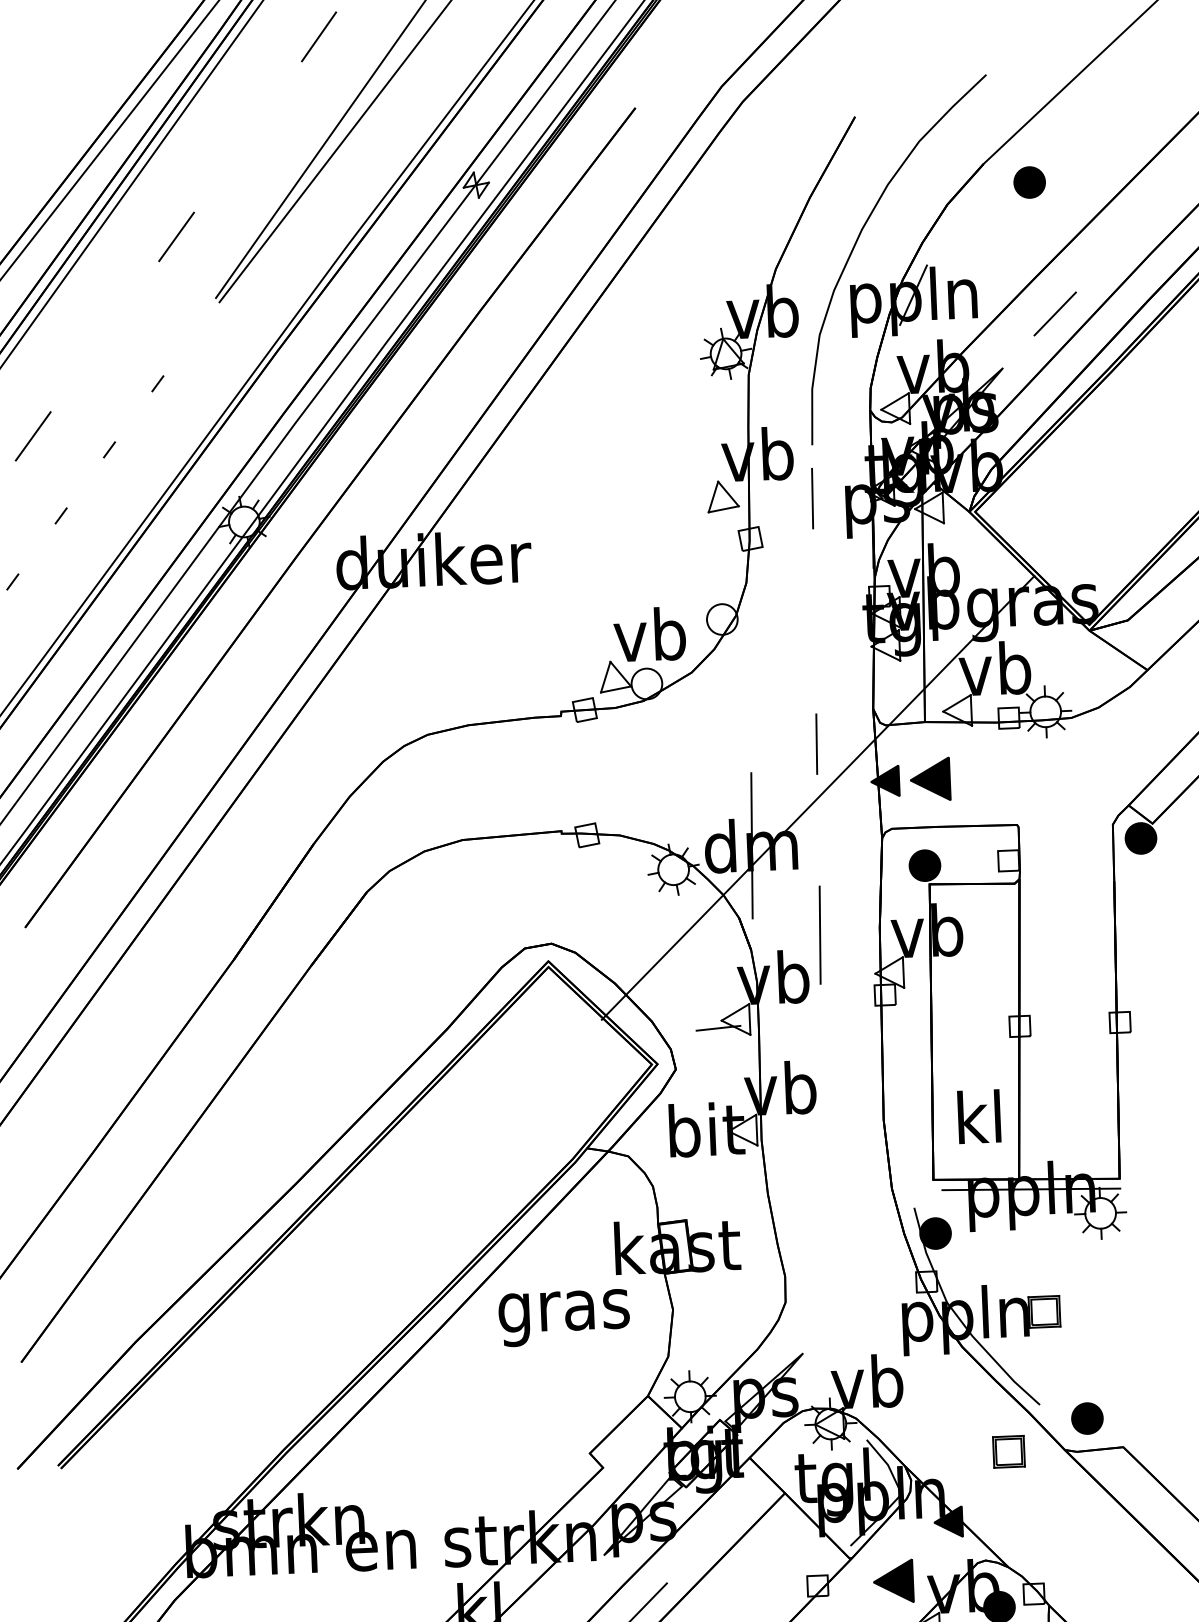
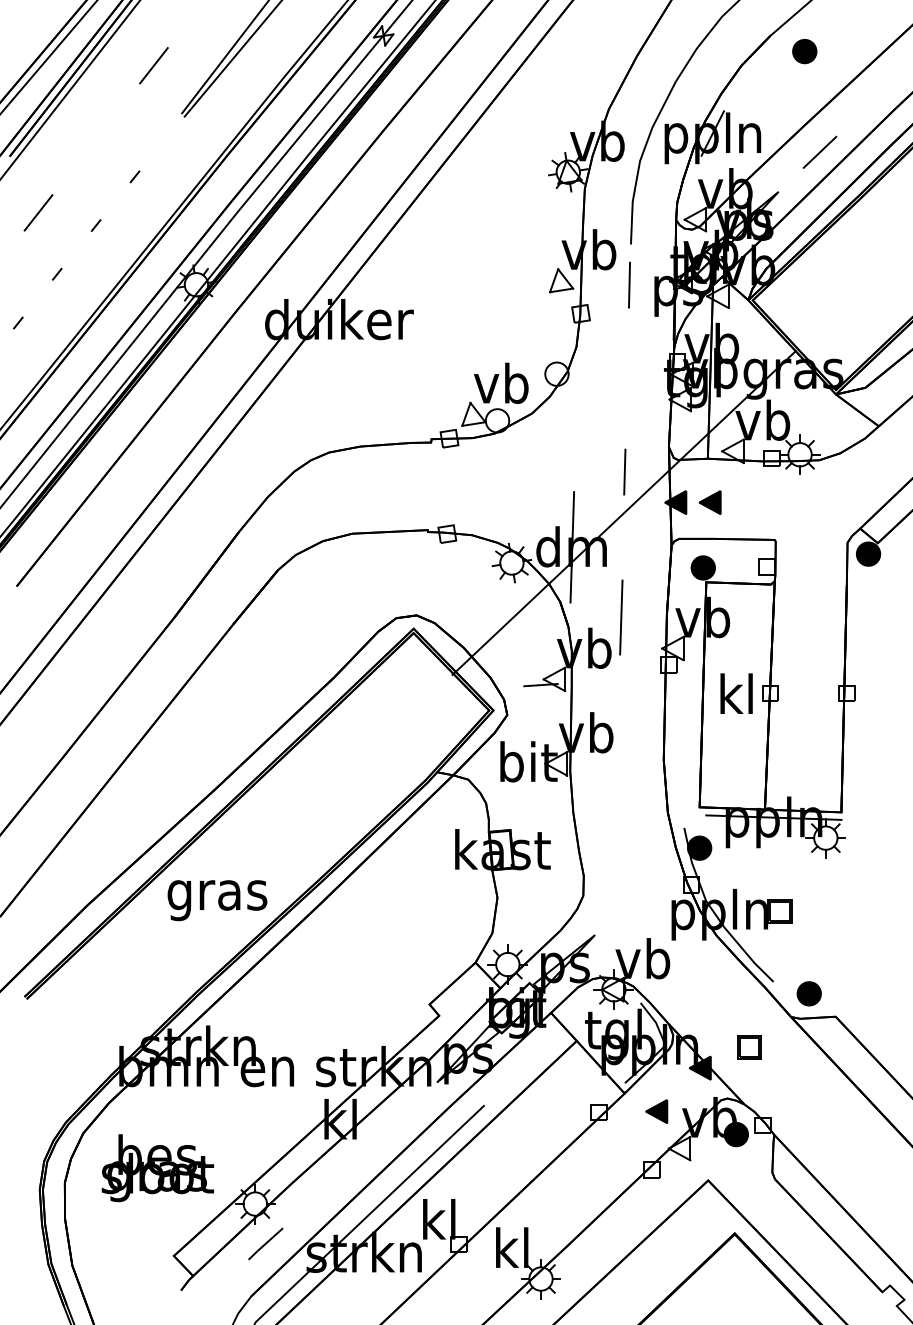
part: (929, 779) -> (709, 502), size x0.71
text: (979, 1116) -> (736, 693), moved
text: (564, 1317) -> (217, 900), moved
part: (1008, 1451) -> (749, 1047), moved
part: (893, 1581) -> (656, 1111), size x0.71

